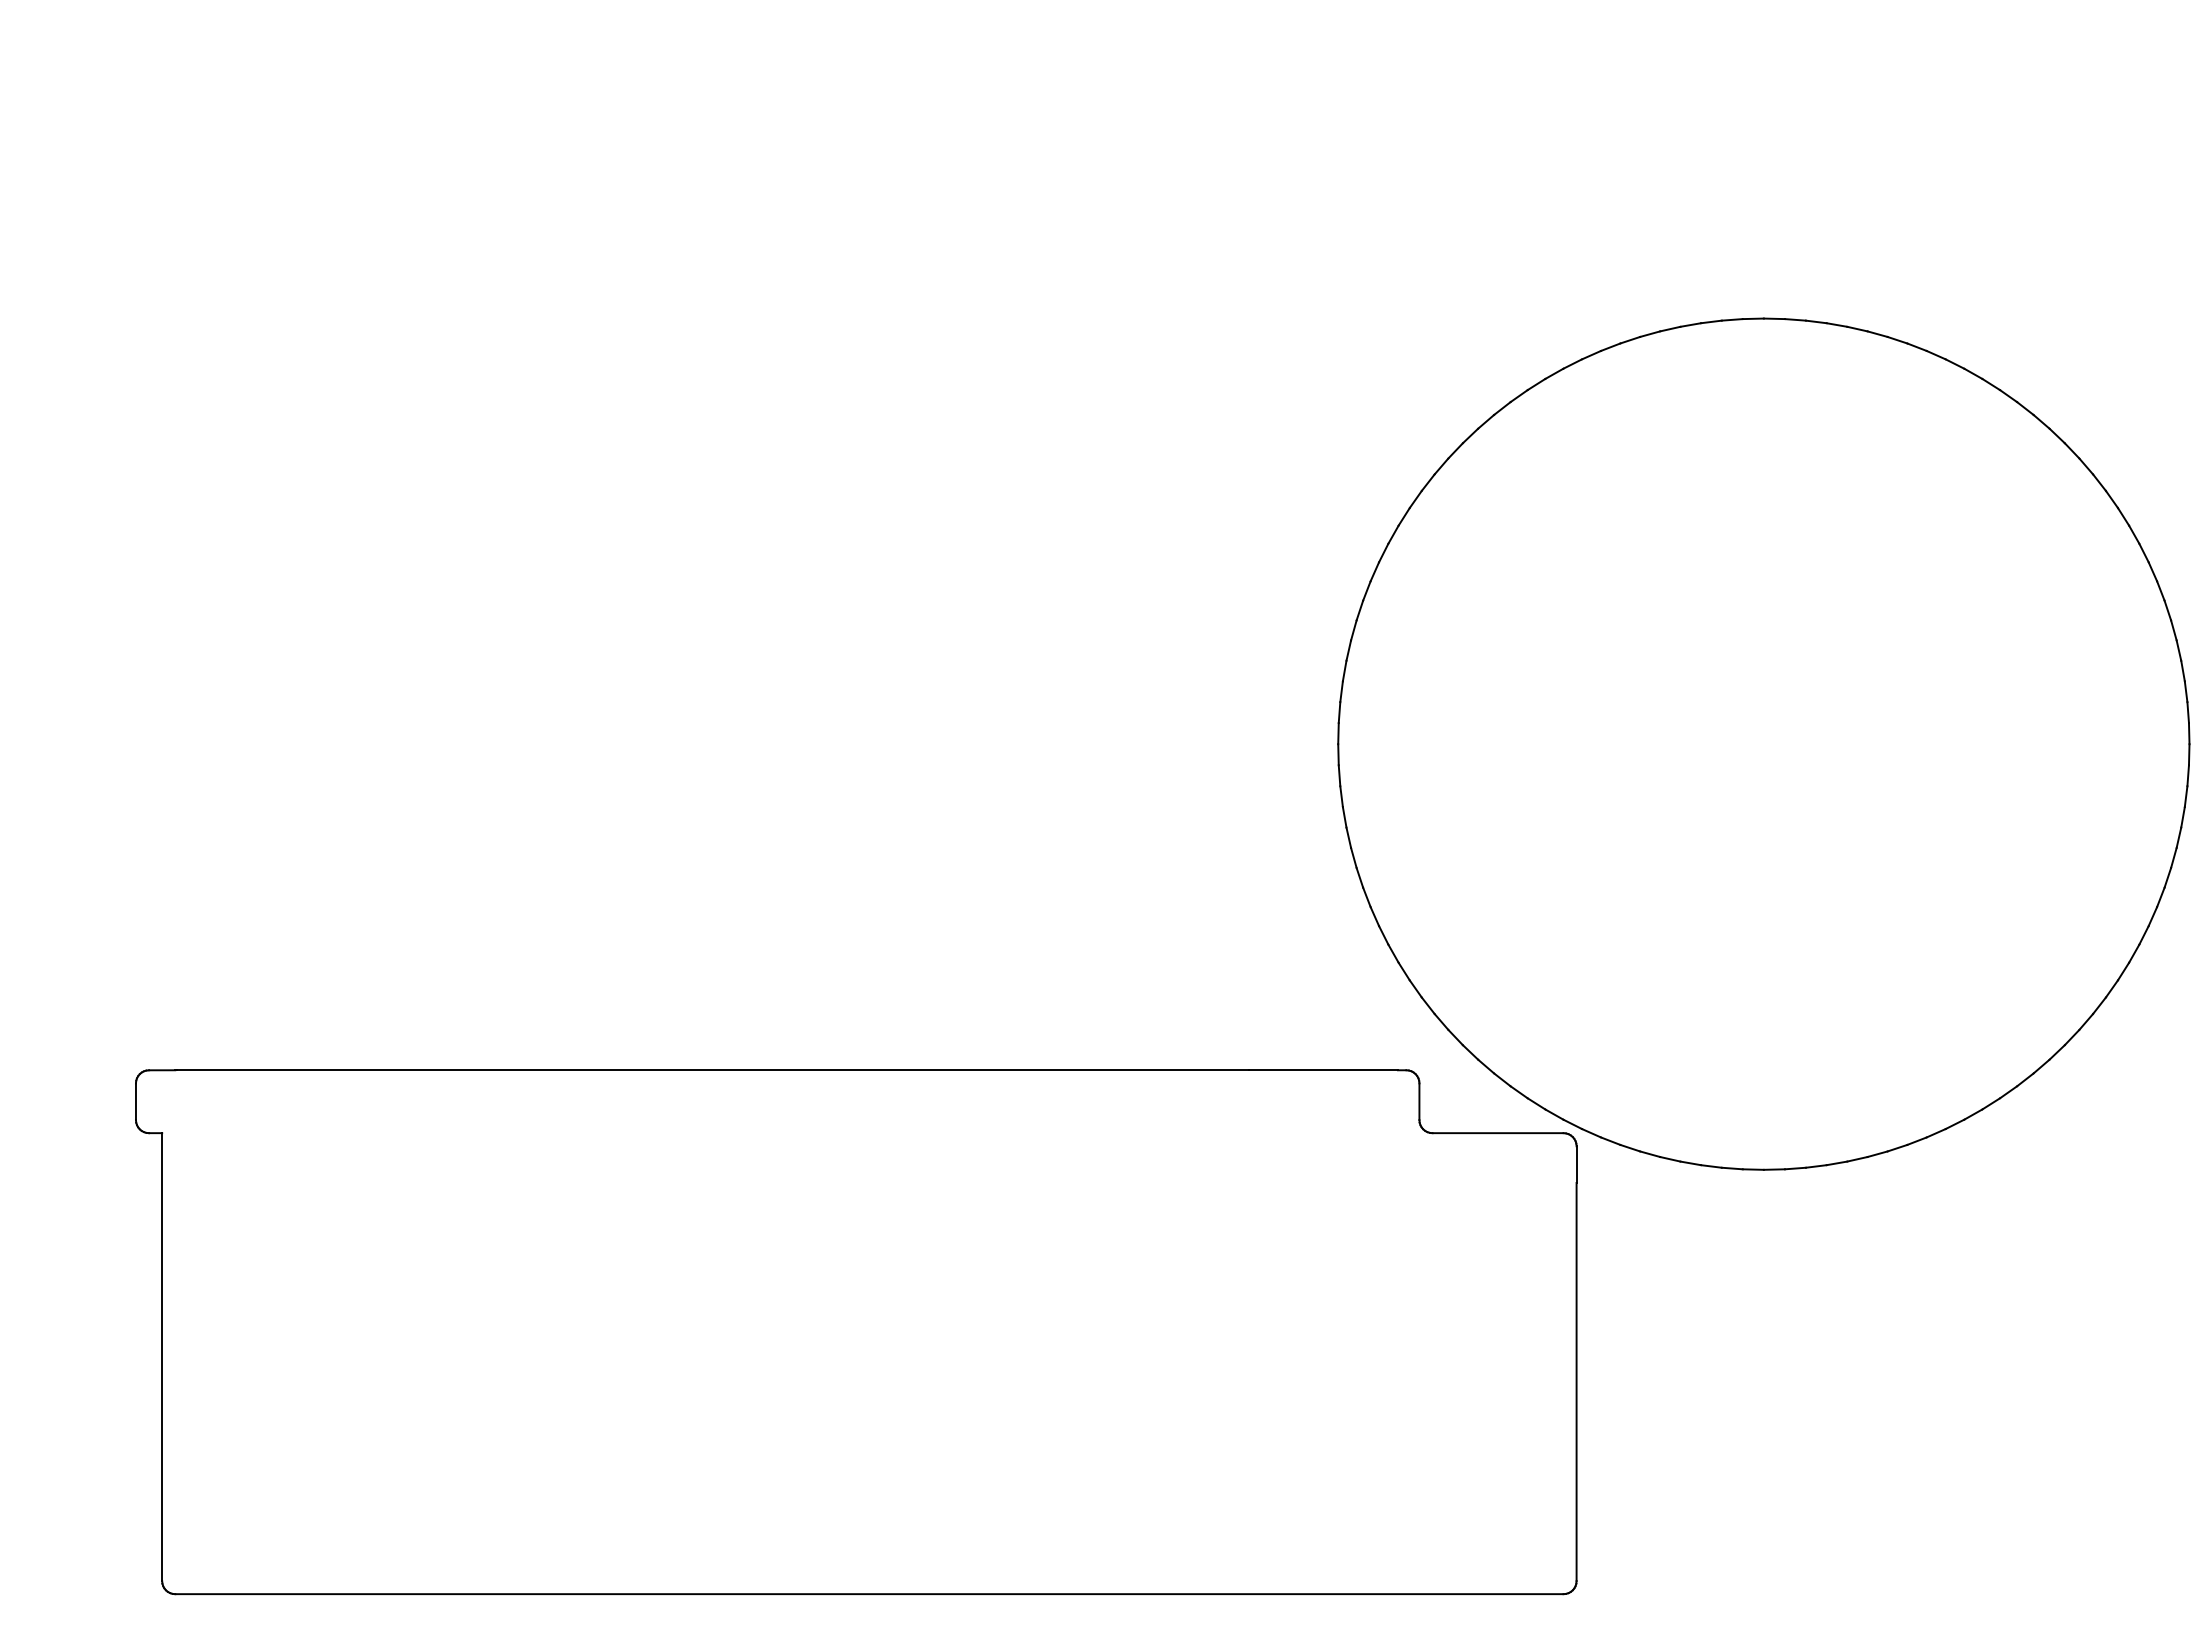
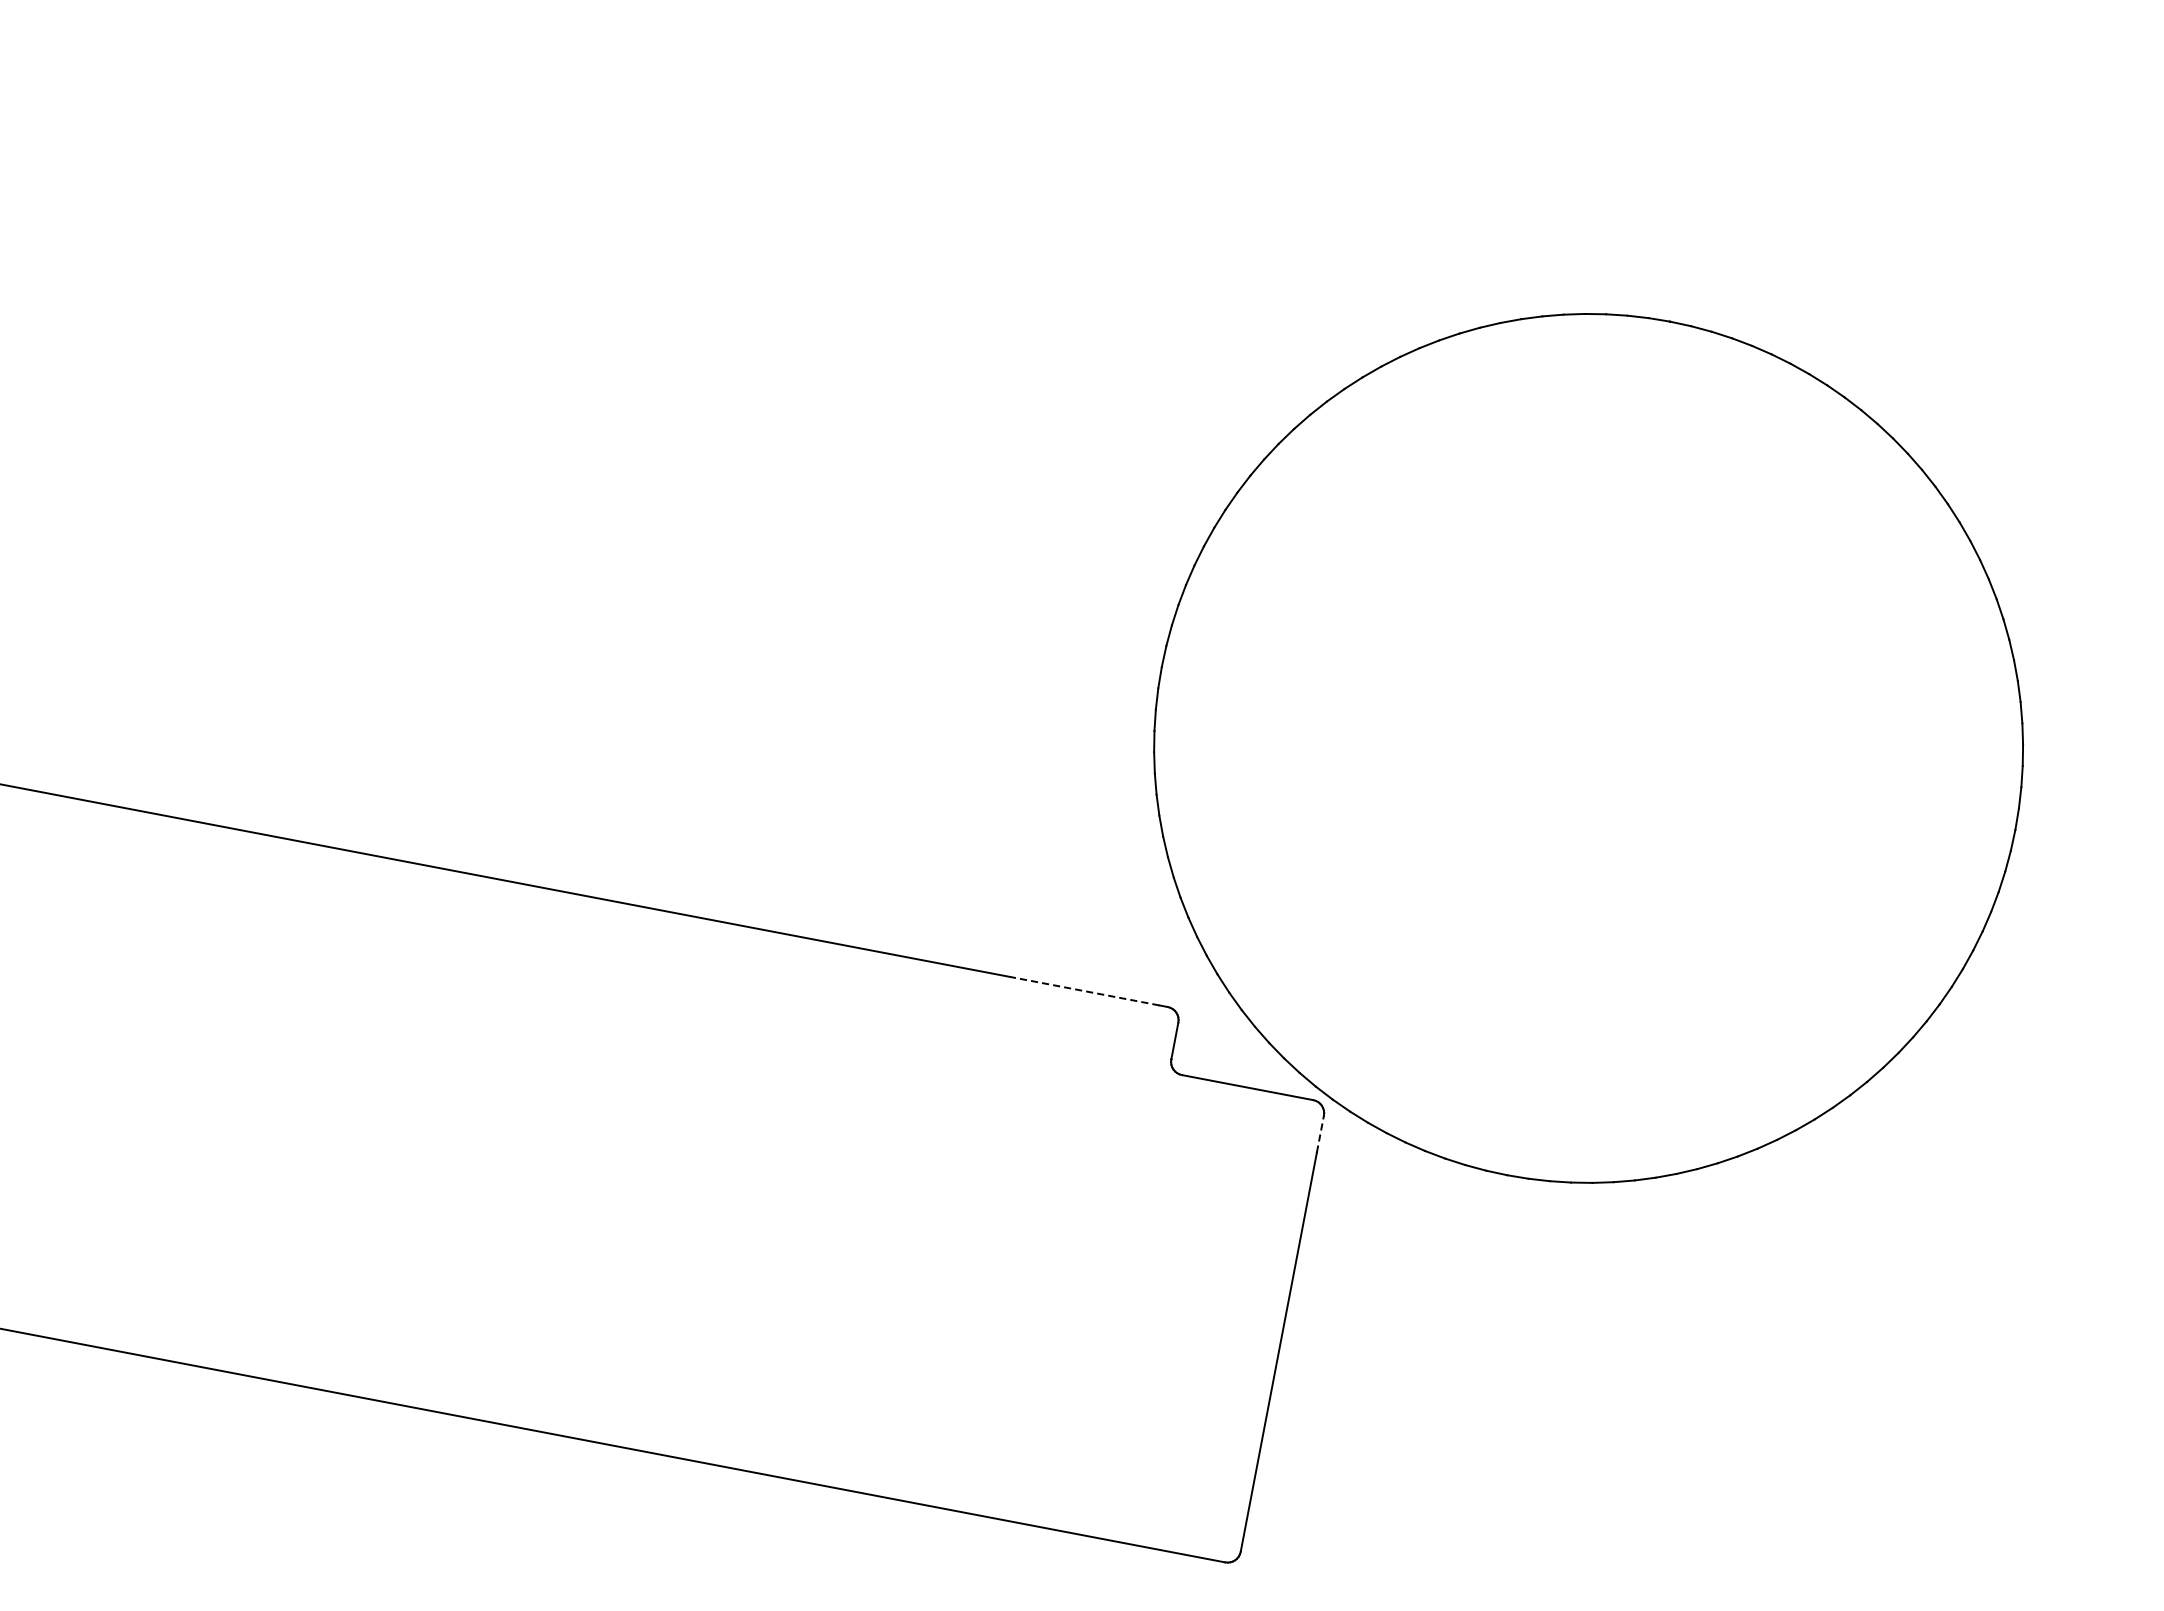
line: (1323, 1070) -> (1084, 991), solid -> dashed
line: (1576, 1164) -> (1320, 1134), solid -> dashed

